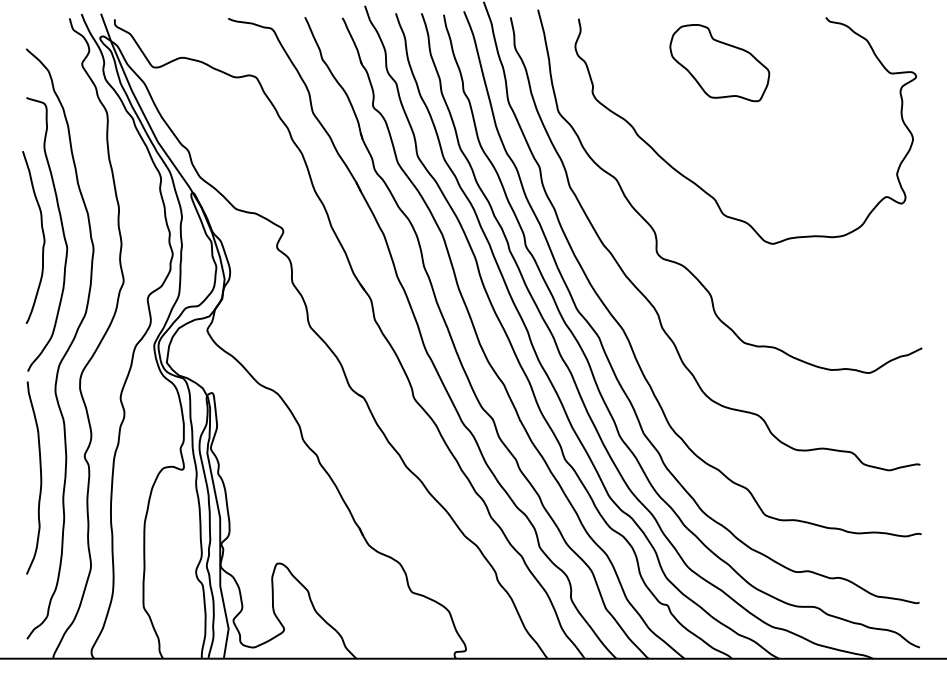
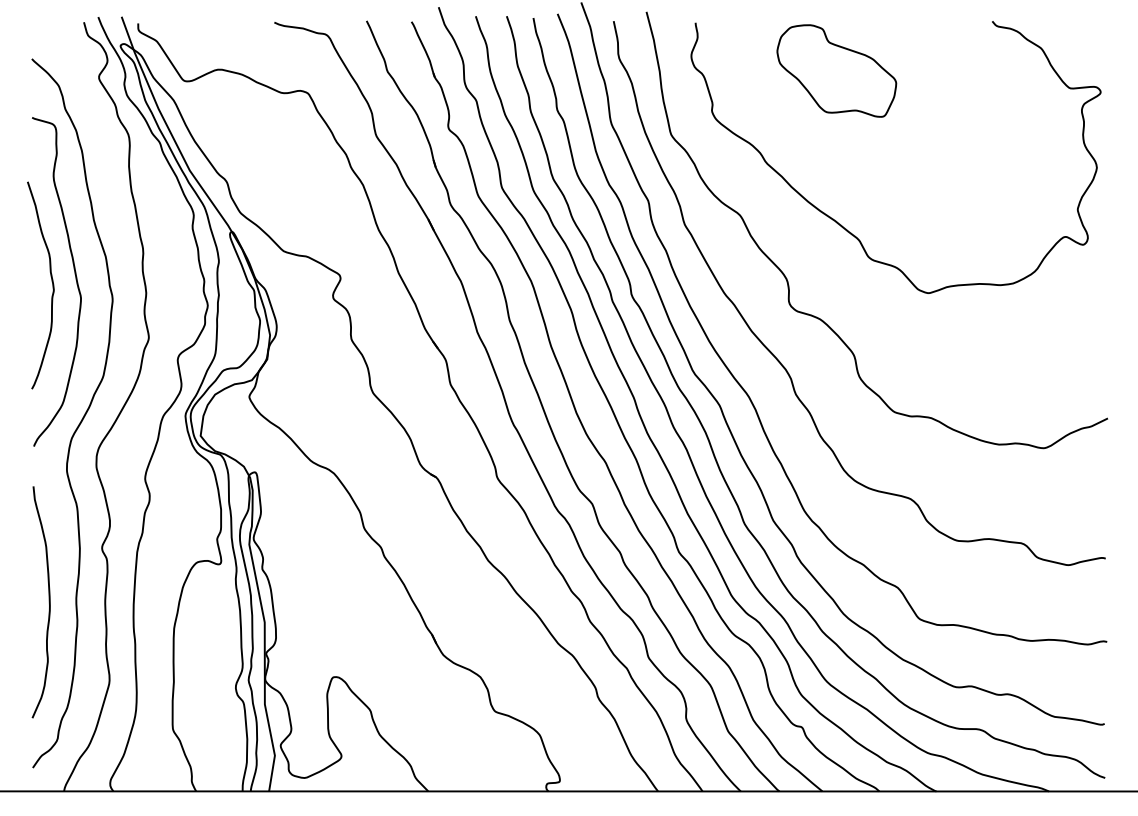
part: (719, 62) -> (836, 70), moved
curve: (40, 478) -> (48, 602), moved

